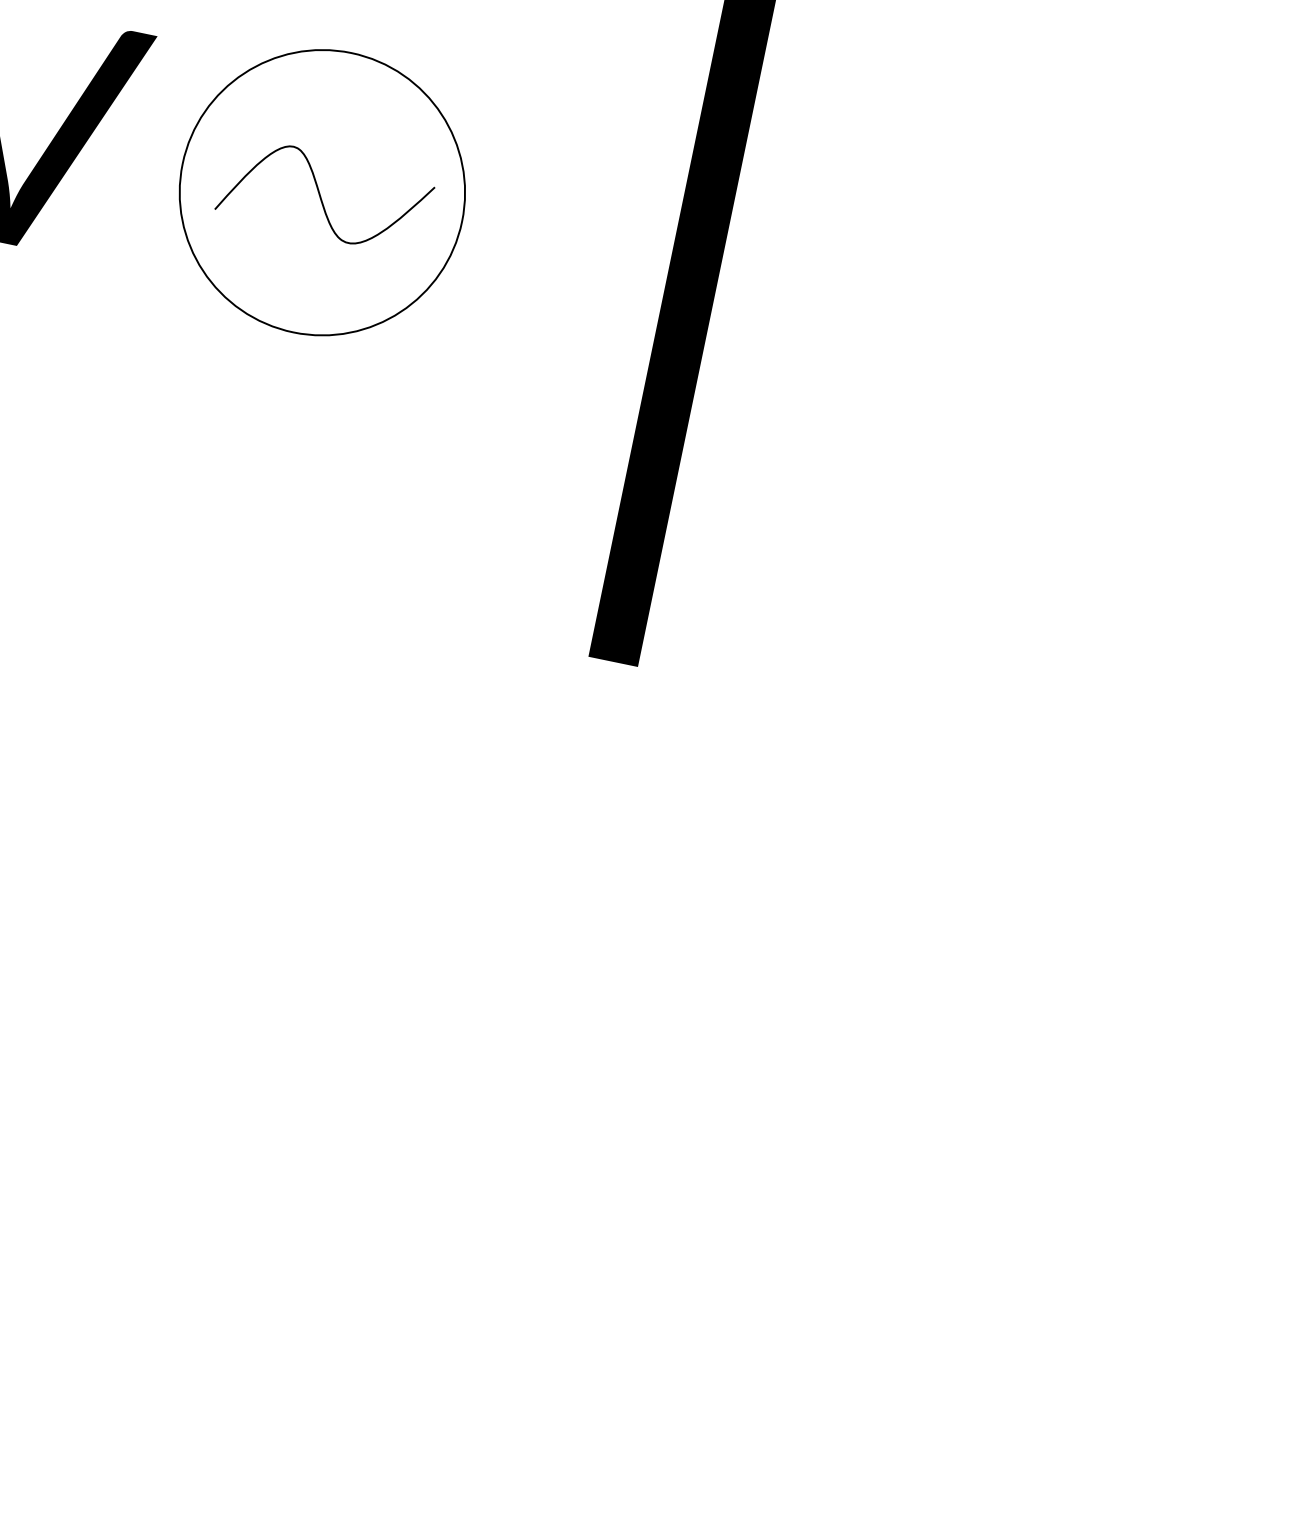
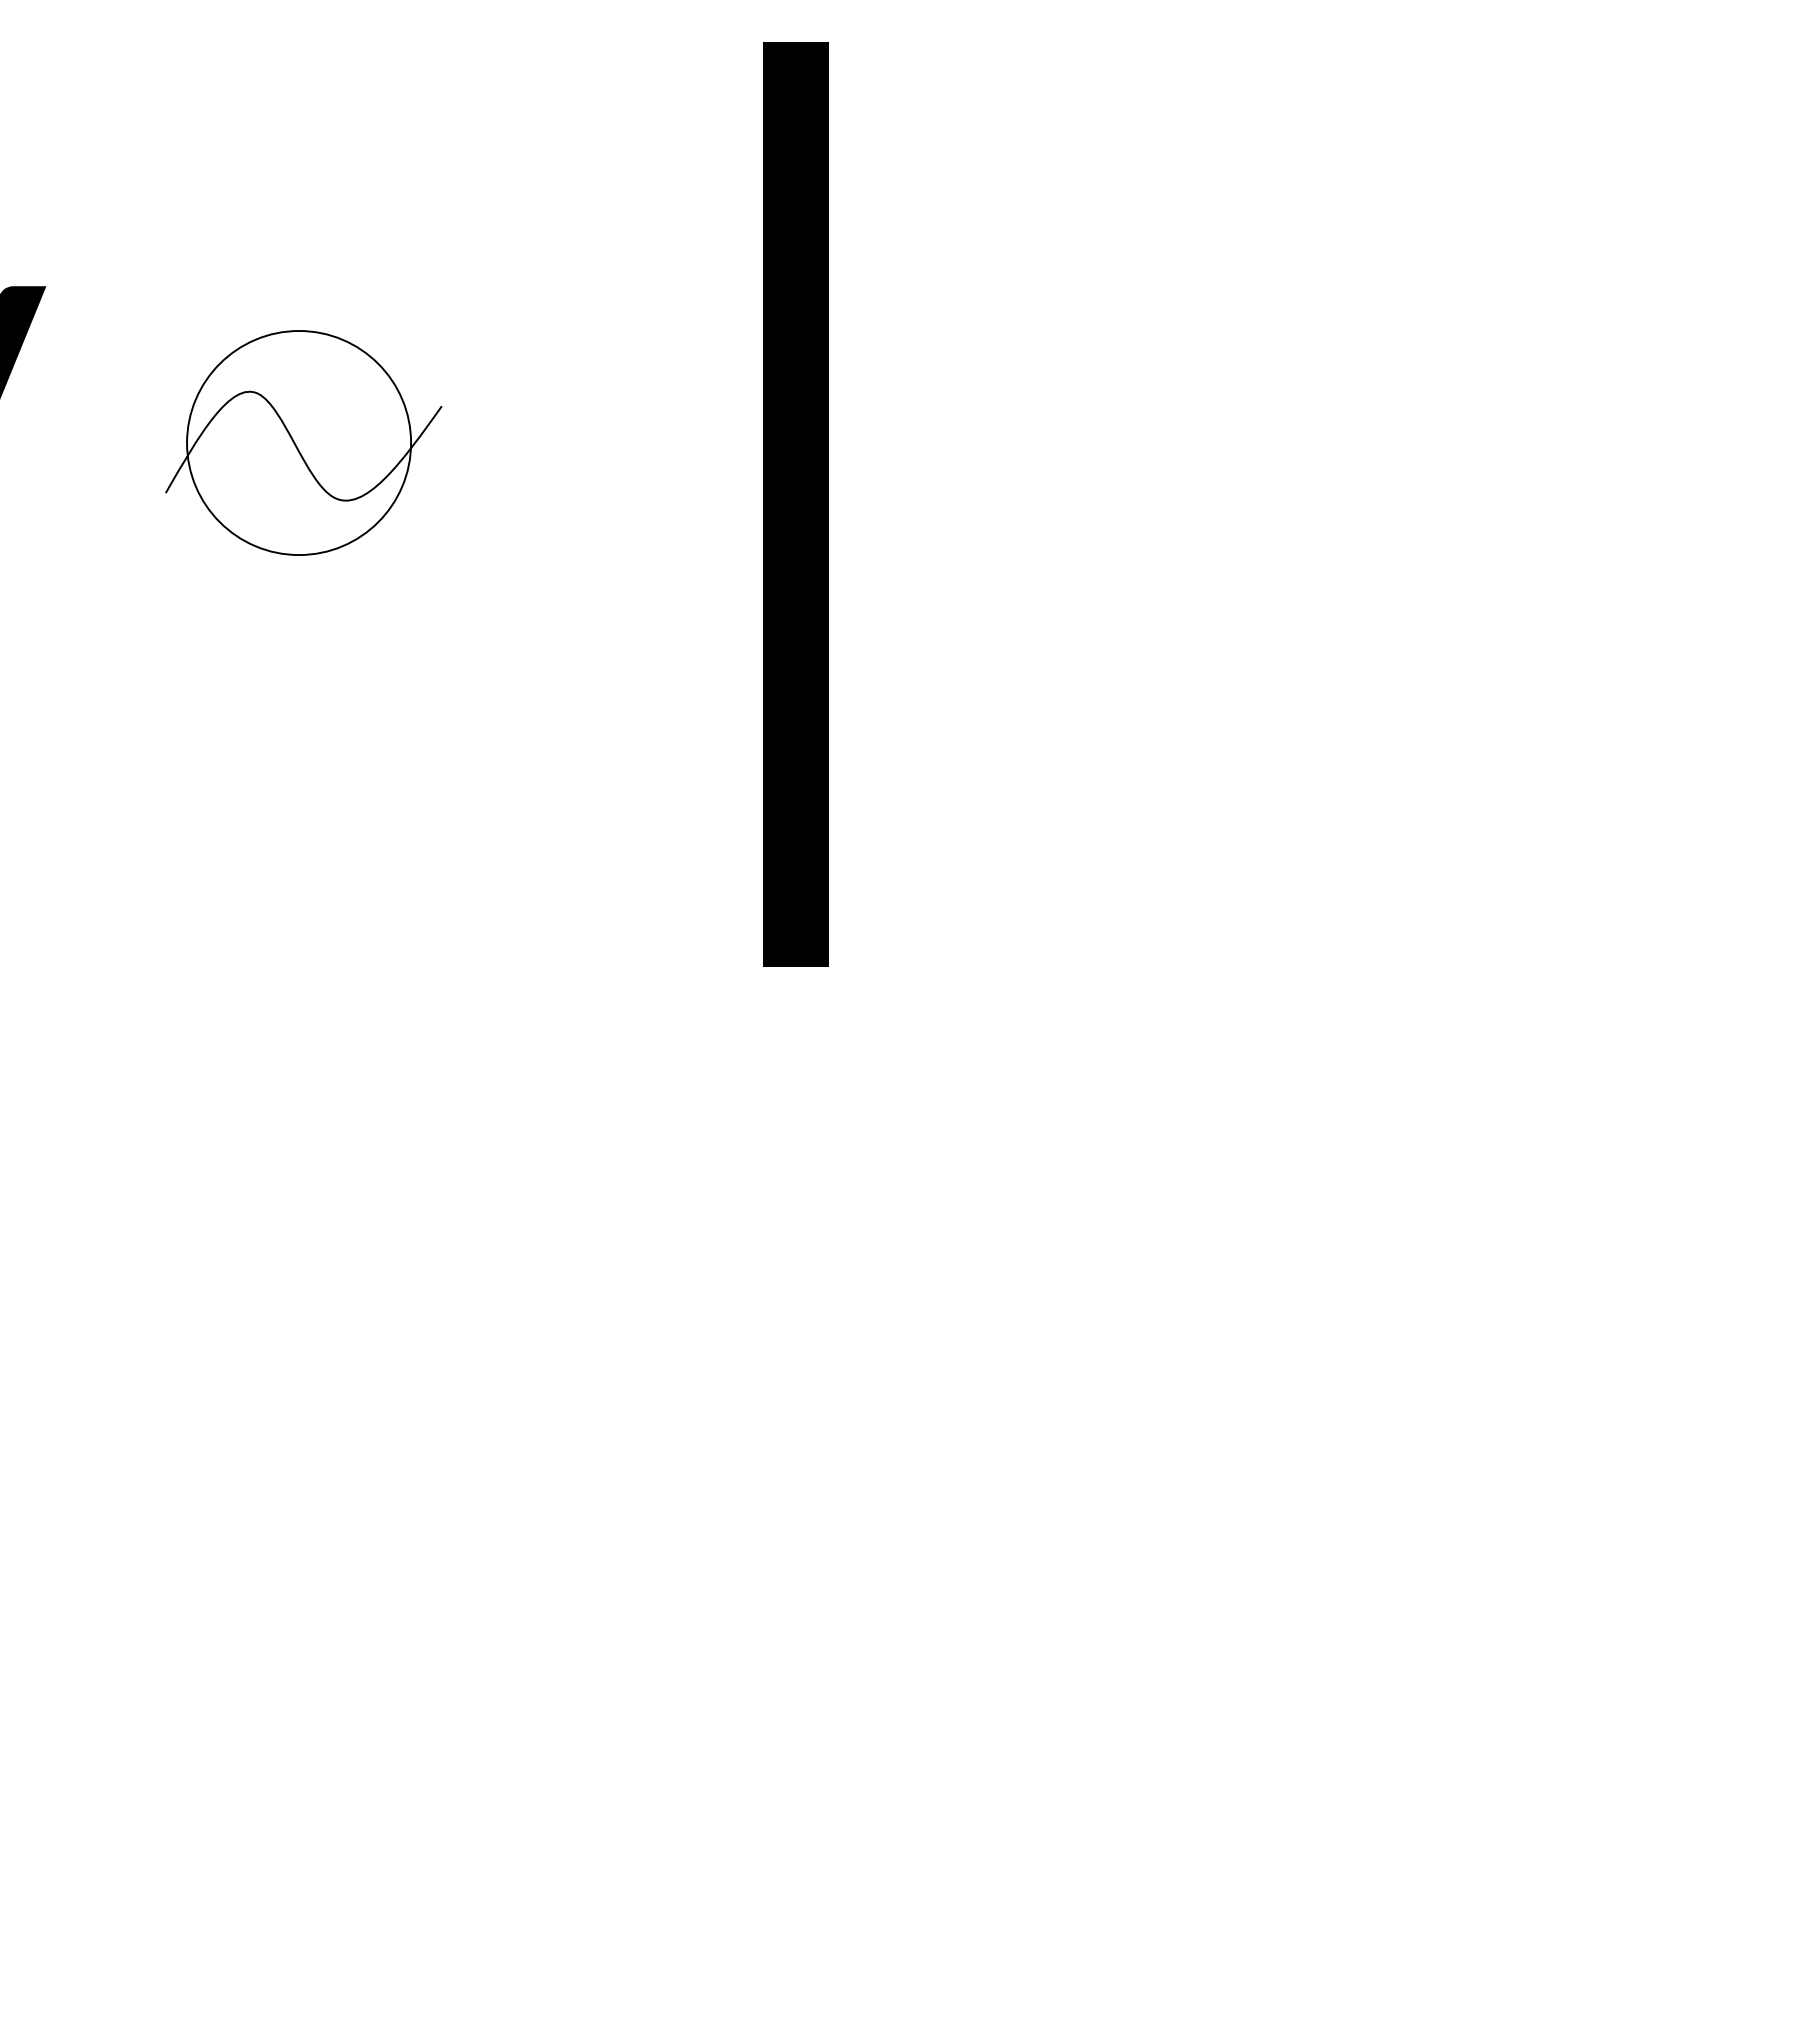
circle: (322, 192) -> (298, 442), size x0.6

